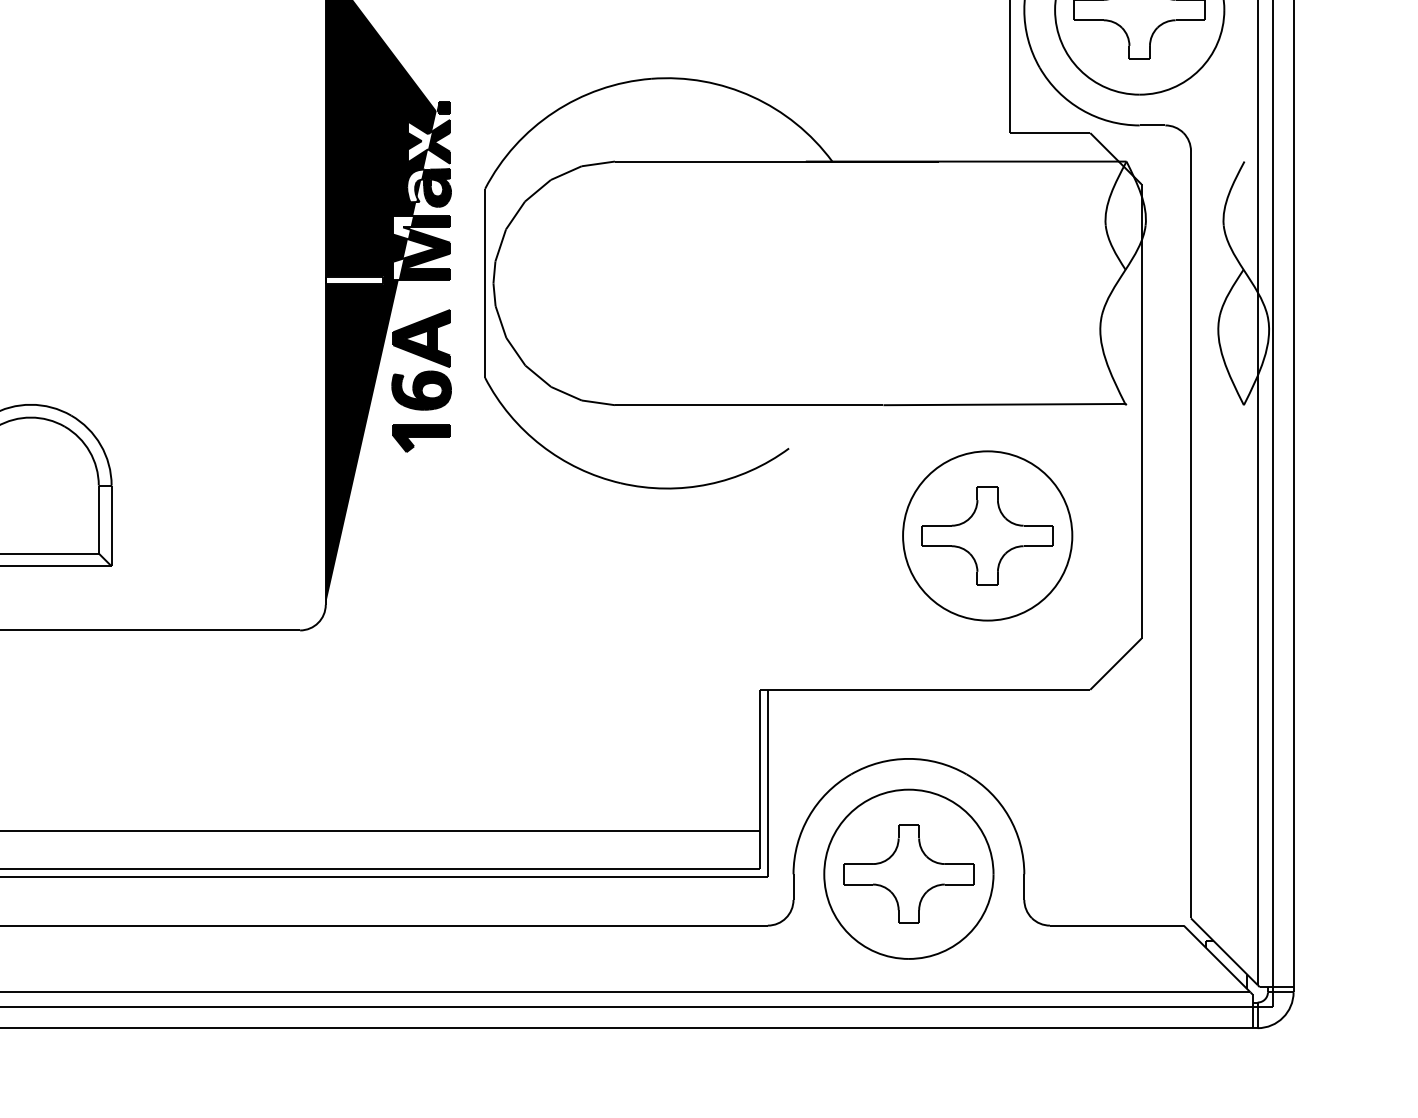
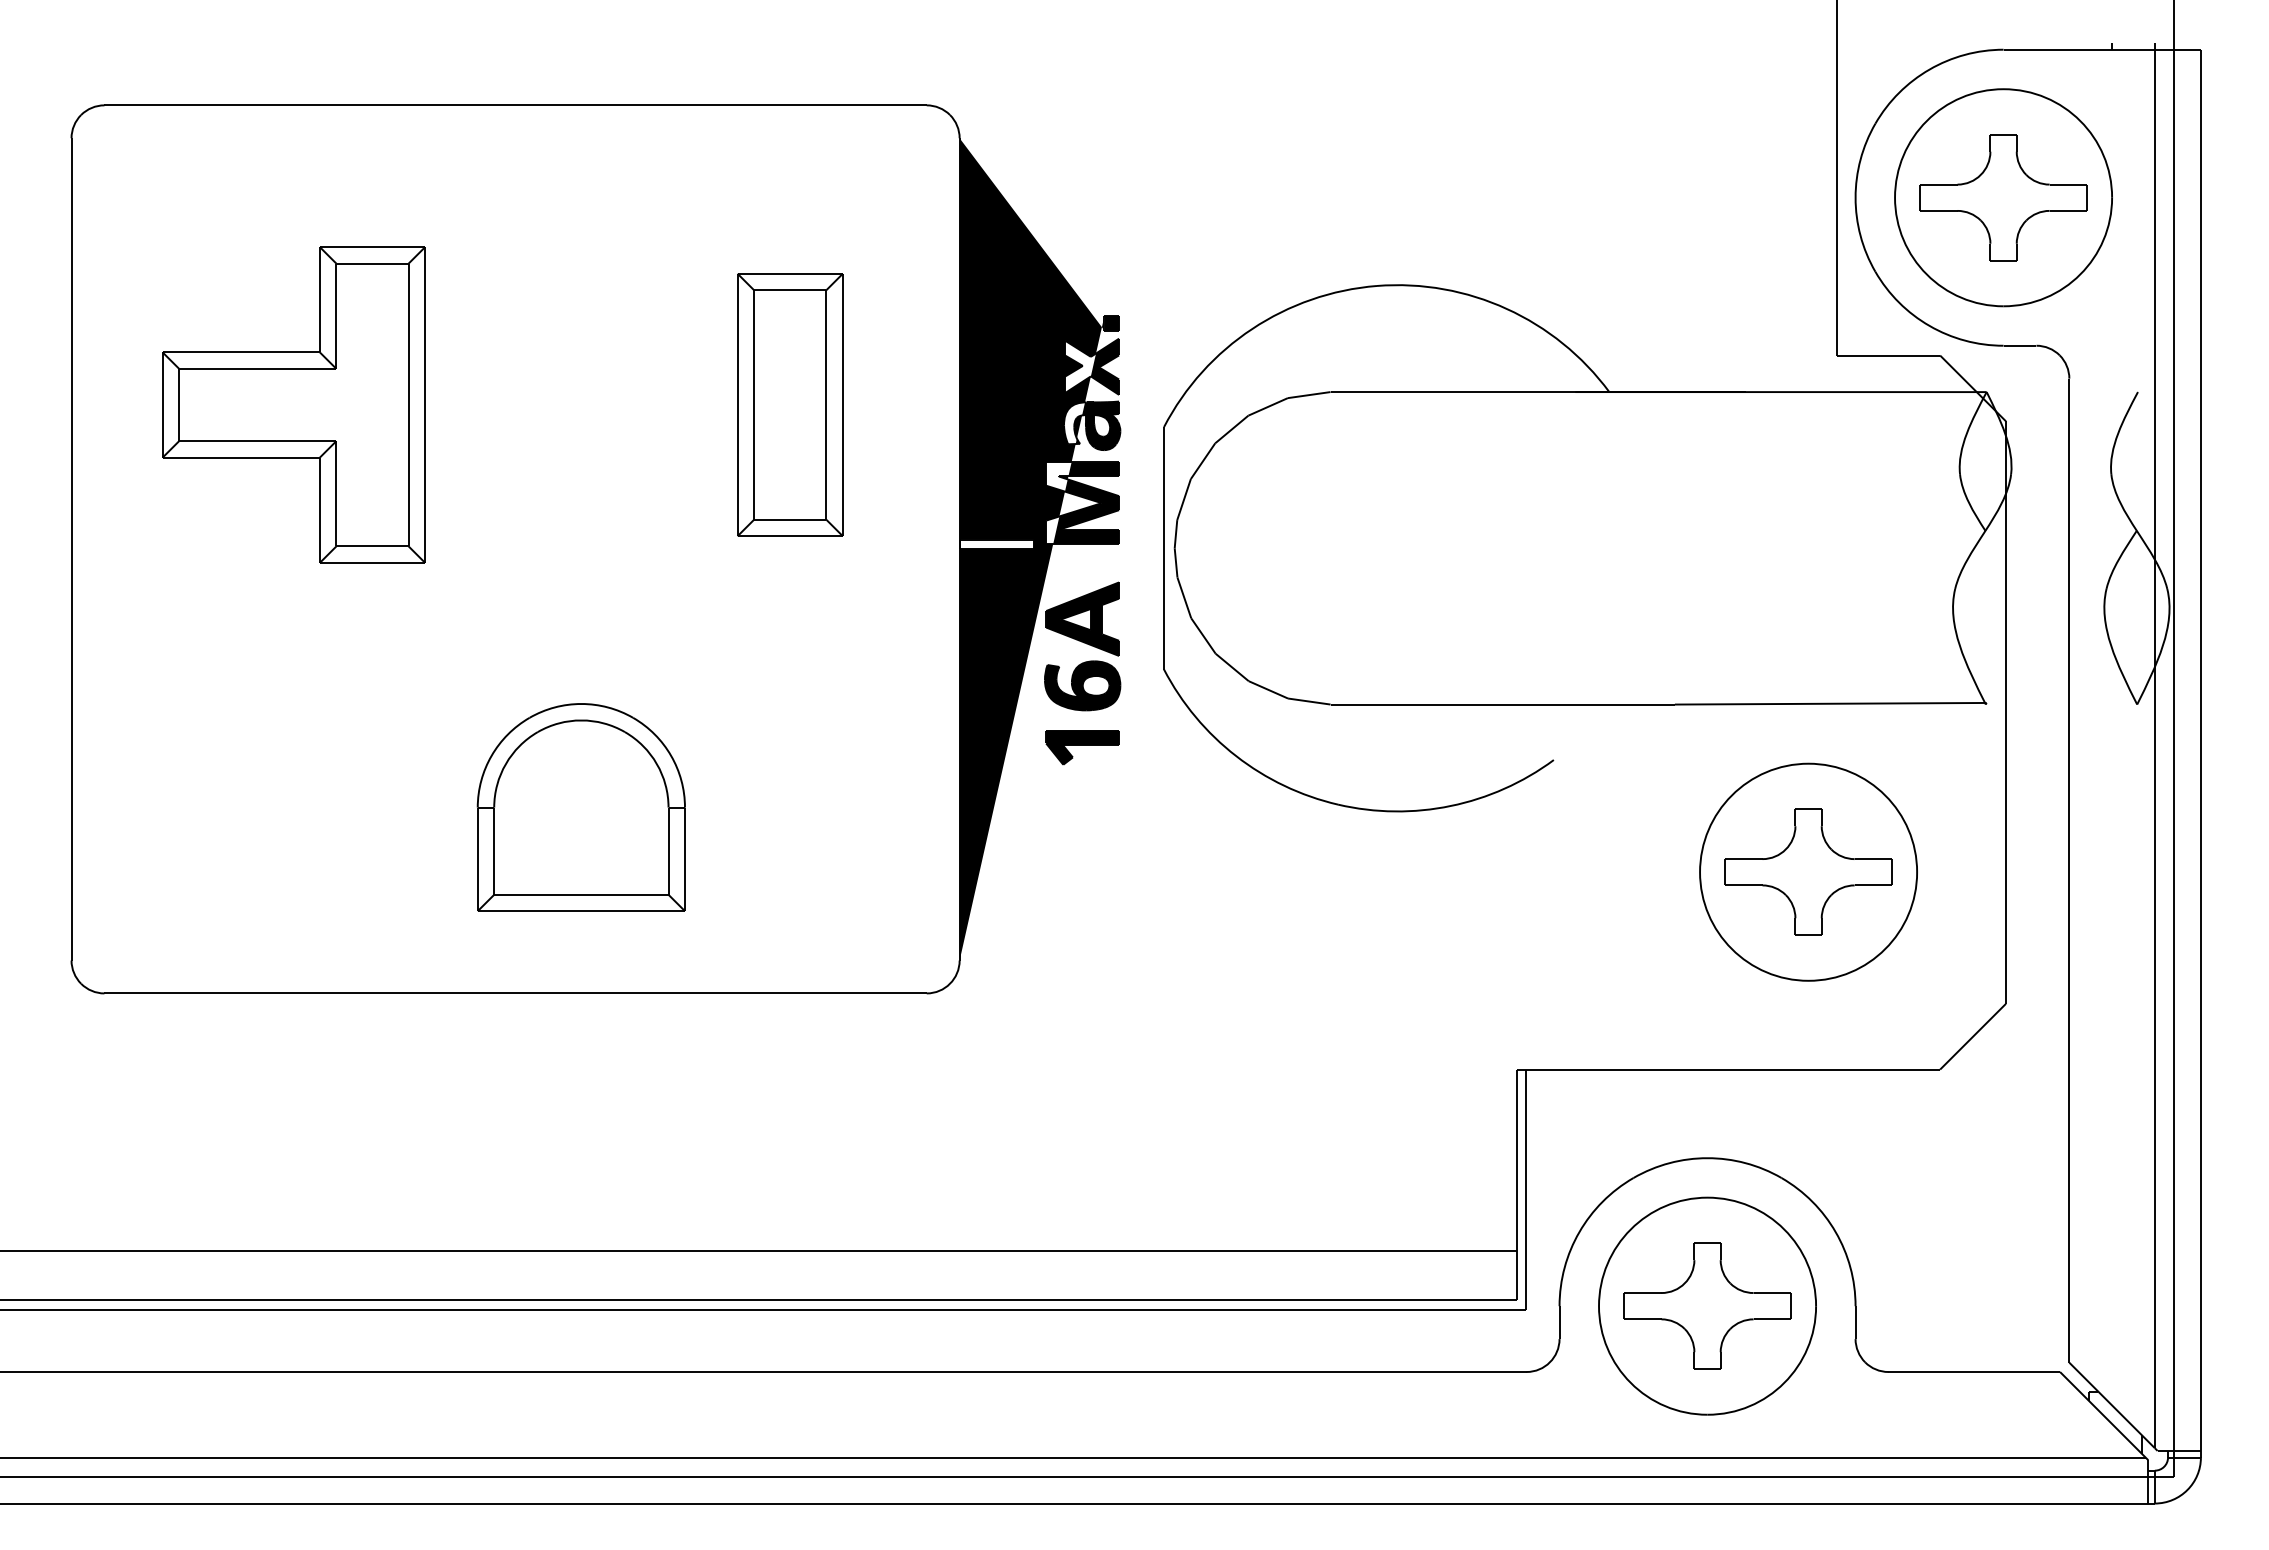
part: (193, 171) -> (790, 404), added

